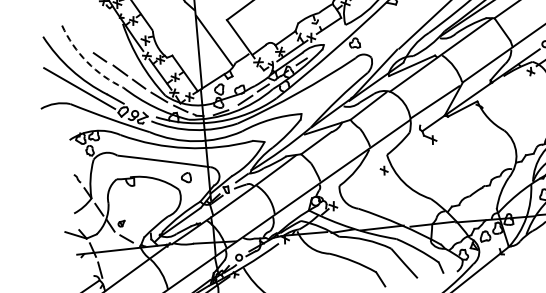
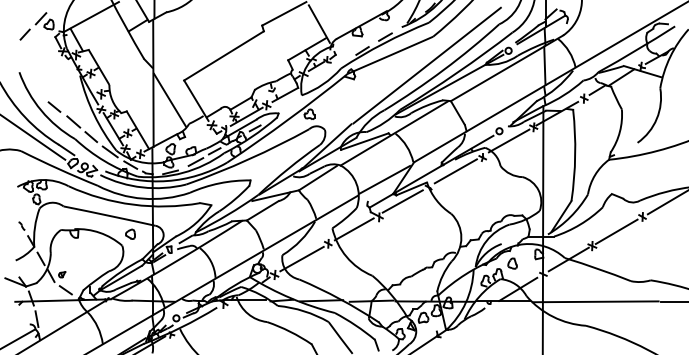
arc: (87, 61) -> (41, 110), dashed -> solid
line: (504, 88) -> (455, 171), added
line: (454, 122) -> (402, 201), added
line: (408, 154) -> (353, 229), added
line: (358, 187) -> (301, 258), added

